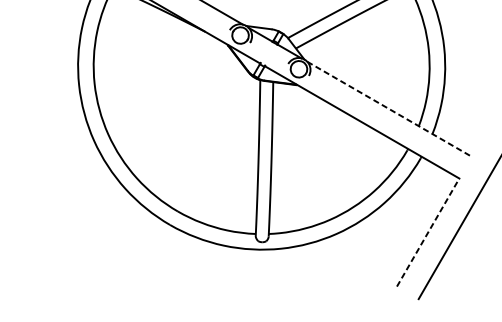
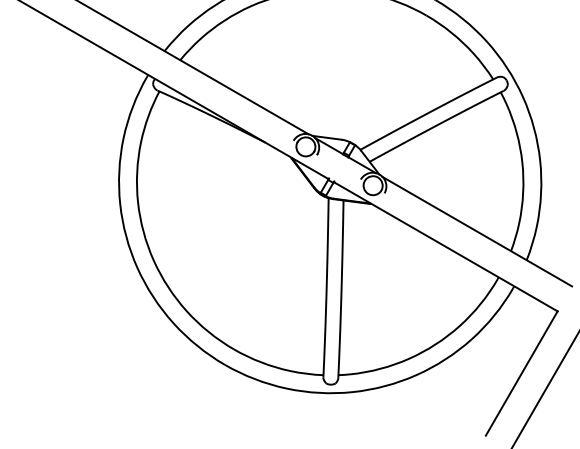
line: (389, 109) -> (477, 231), dashed -> solid
line: (427, 232) -> (521, 373), dashed -> solid

